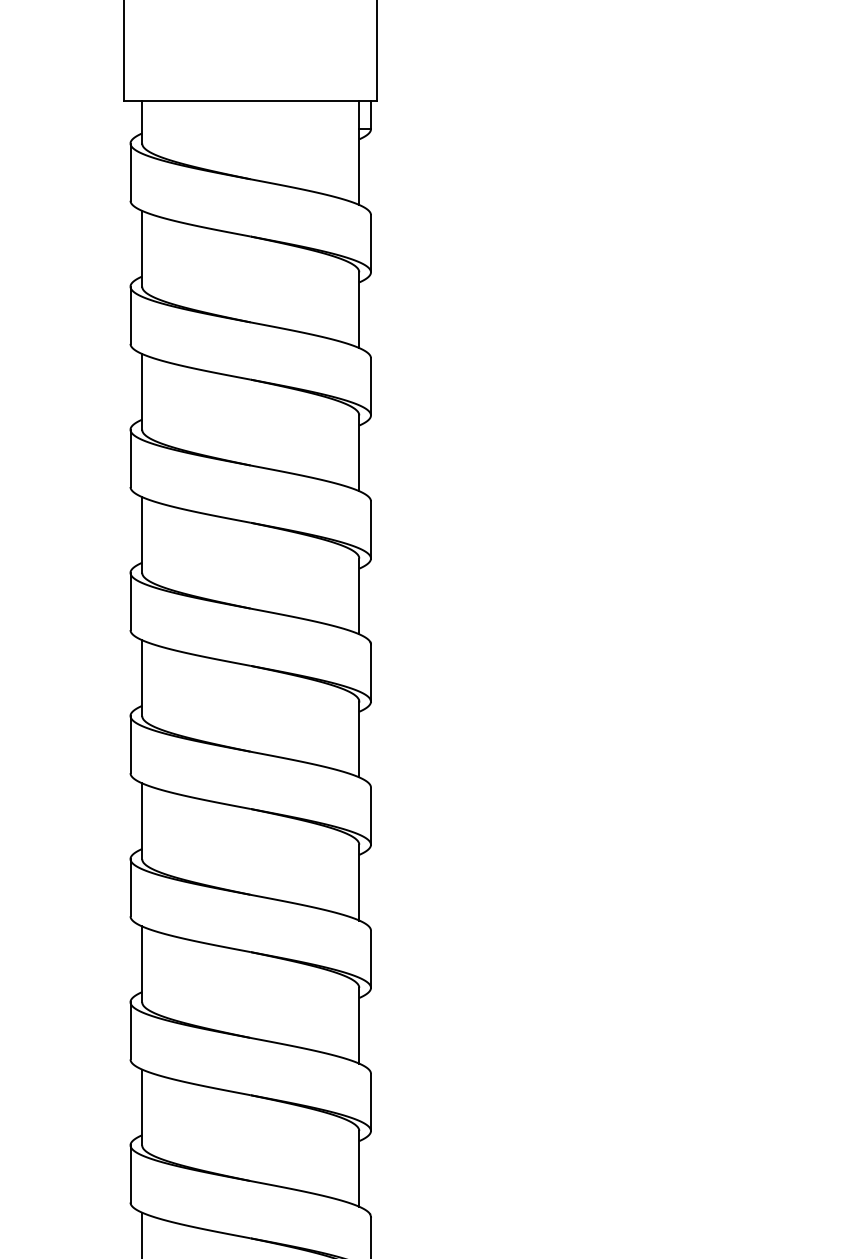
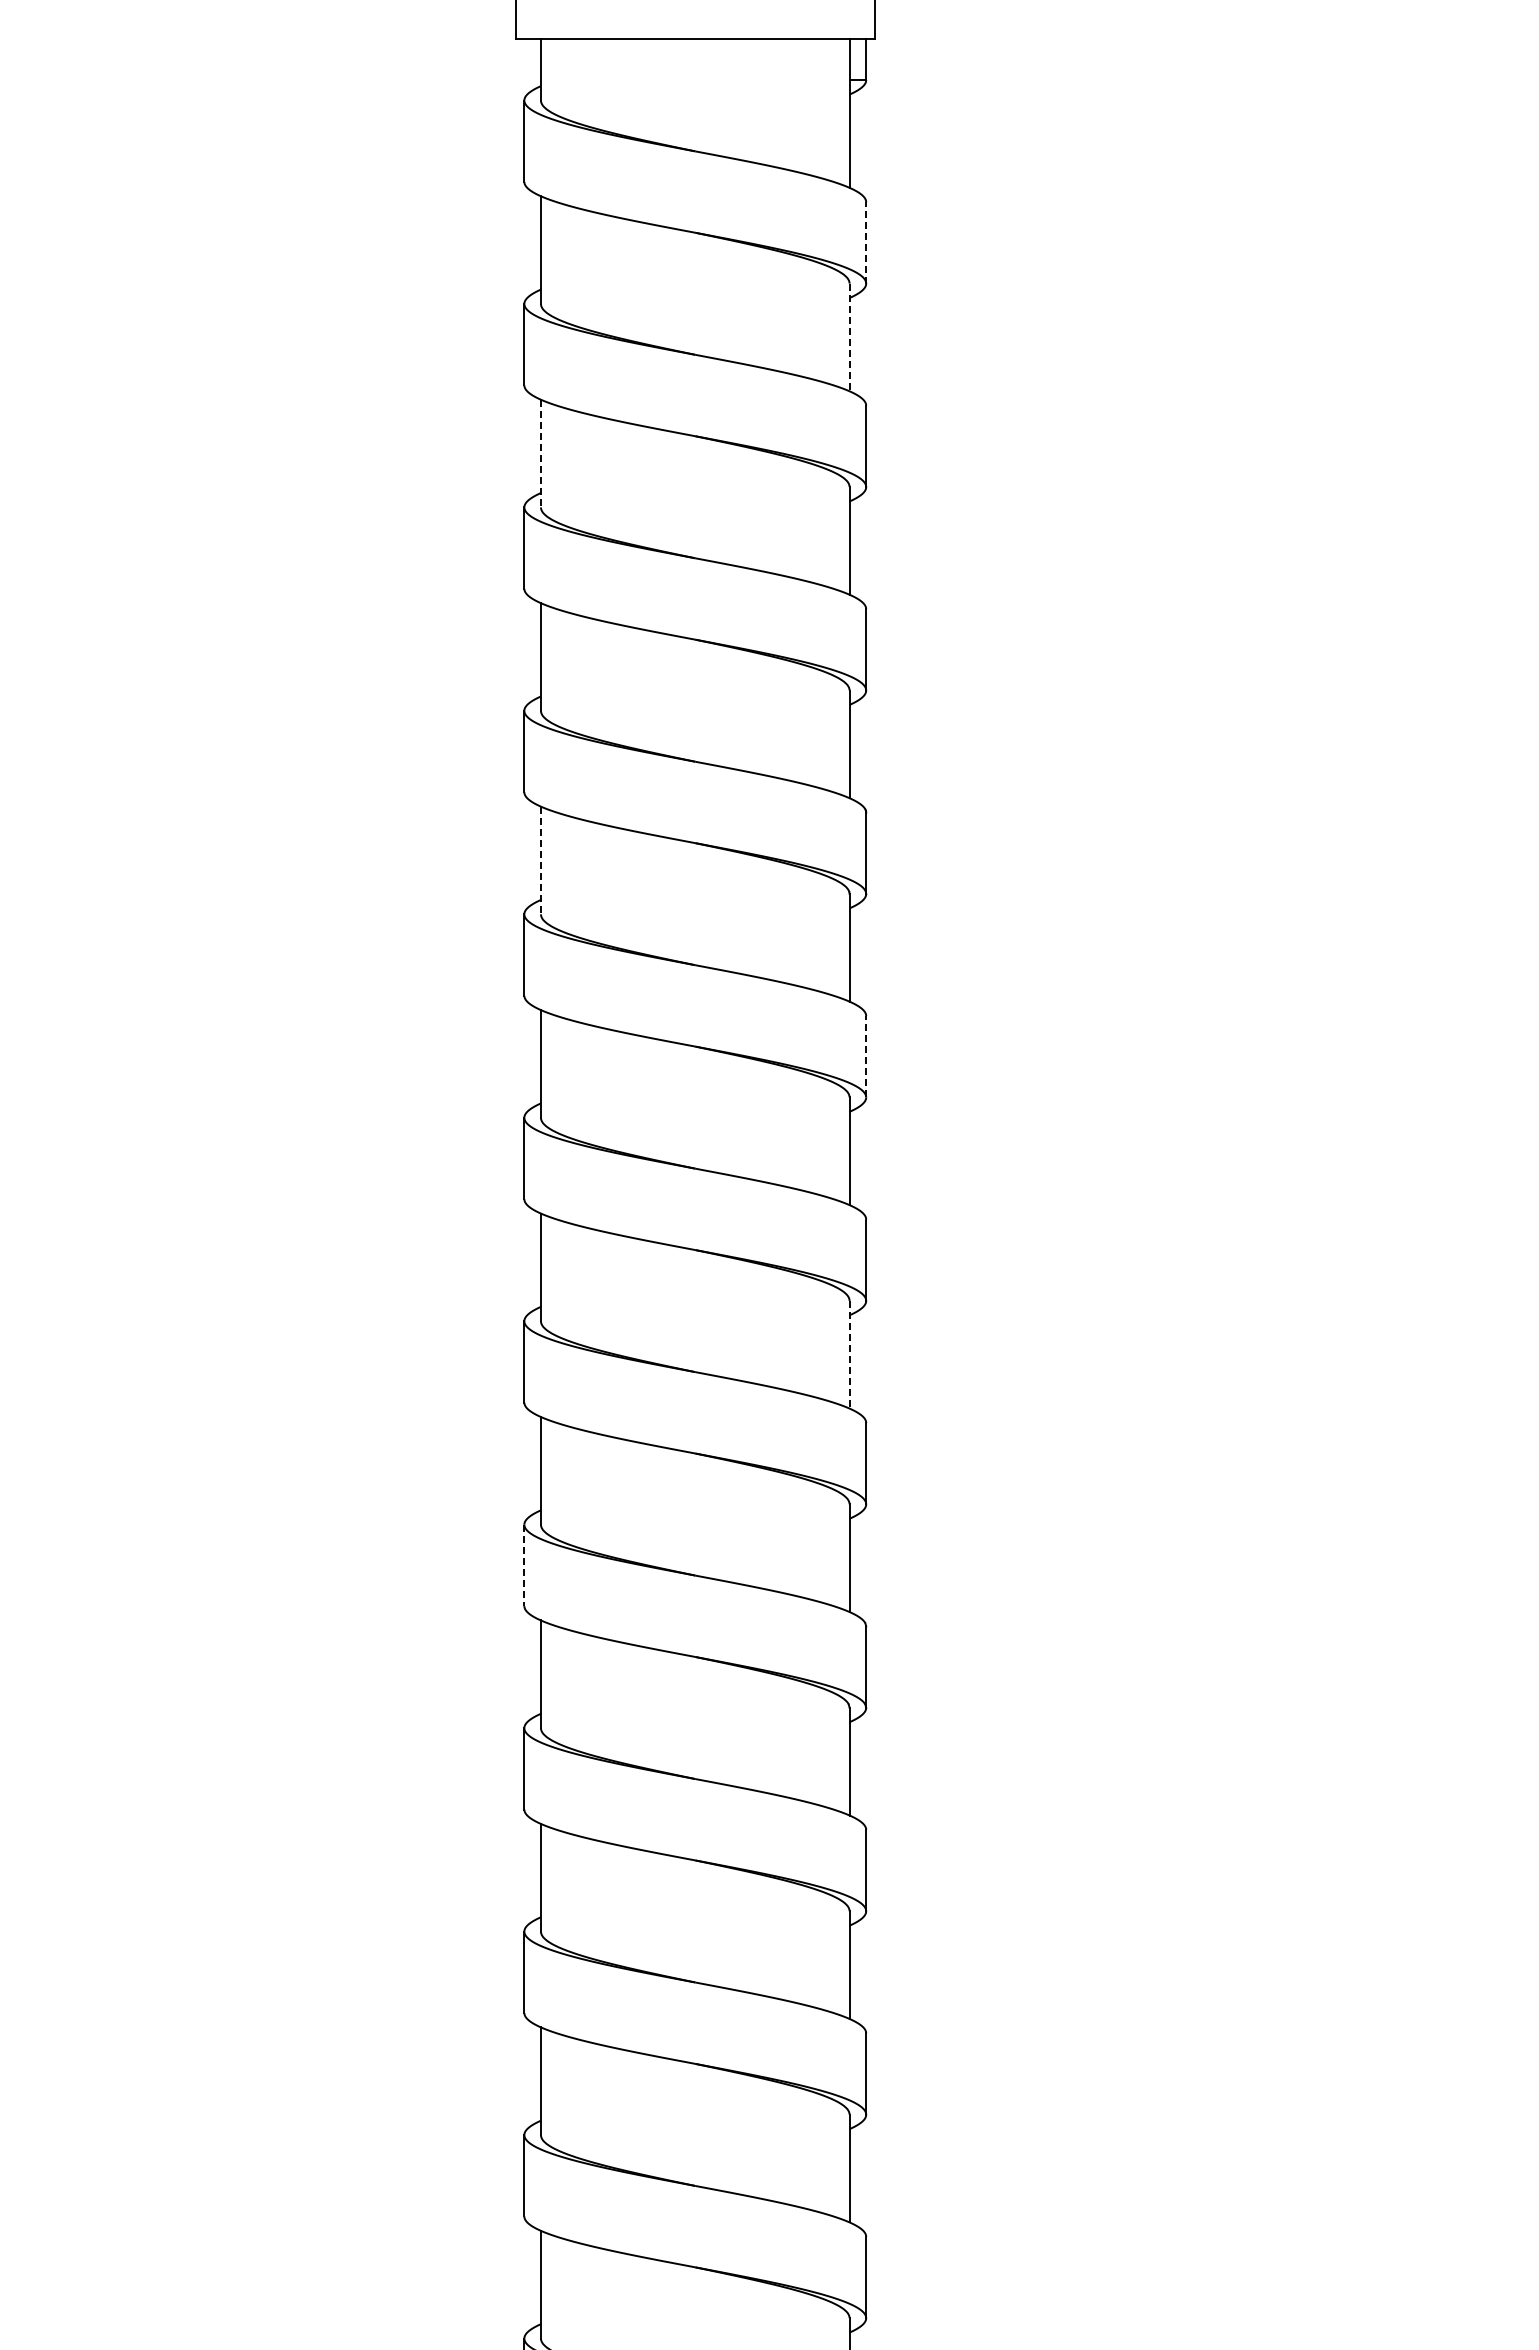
line: (371, 243) -> (866, 242), solid -> dashed
line: (359, 310) -> (849, 337), solid -> dashed
line: (141, 391) -> (540, 453), solid -> dashed
line: (141, 678) -> (540, 860), solid -> dashed
line: (371, 815) -> (866, 1056), solid -> dashed
line: (359, 1025) -> (849, 1354), solid -> dashed
line: (130, 1174) -> (524, 1565), solid -> dashed

